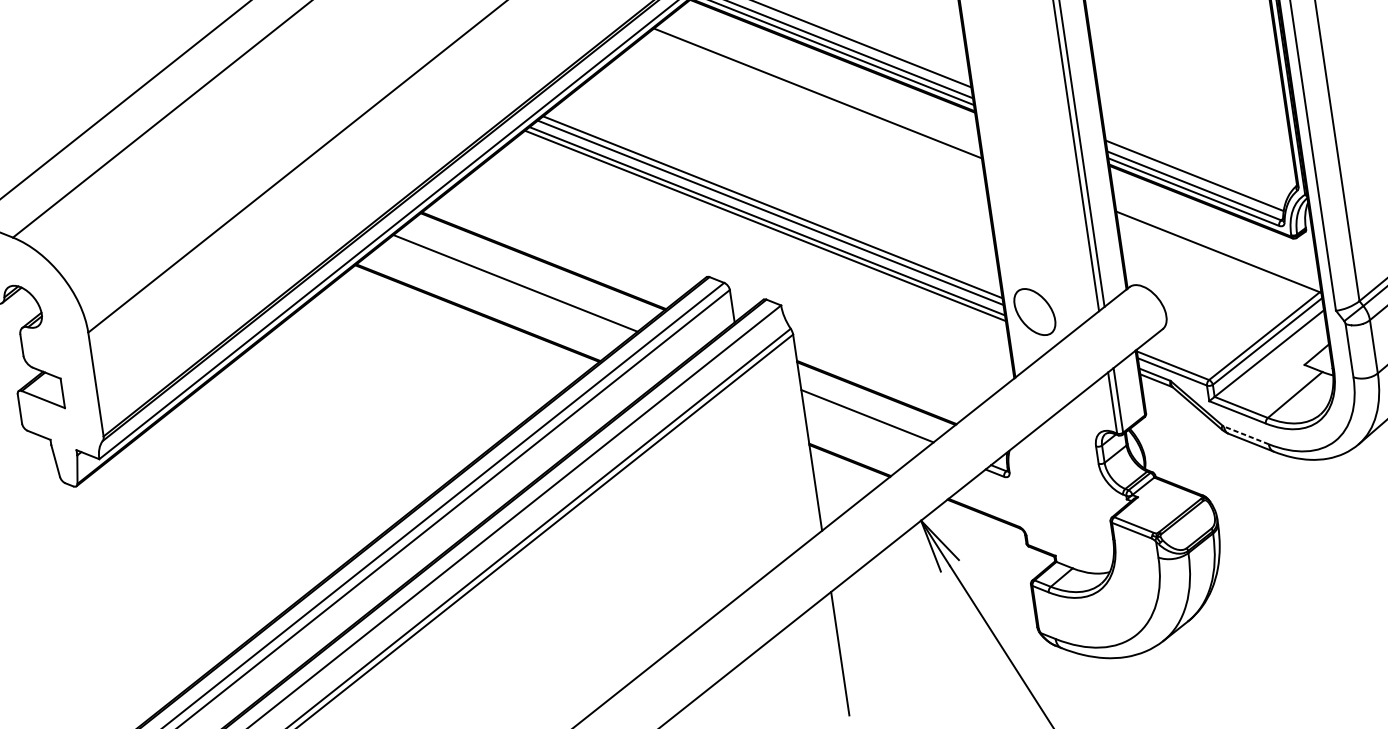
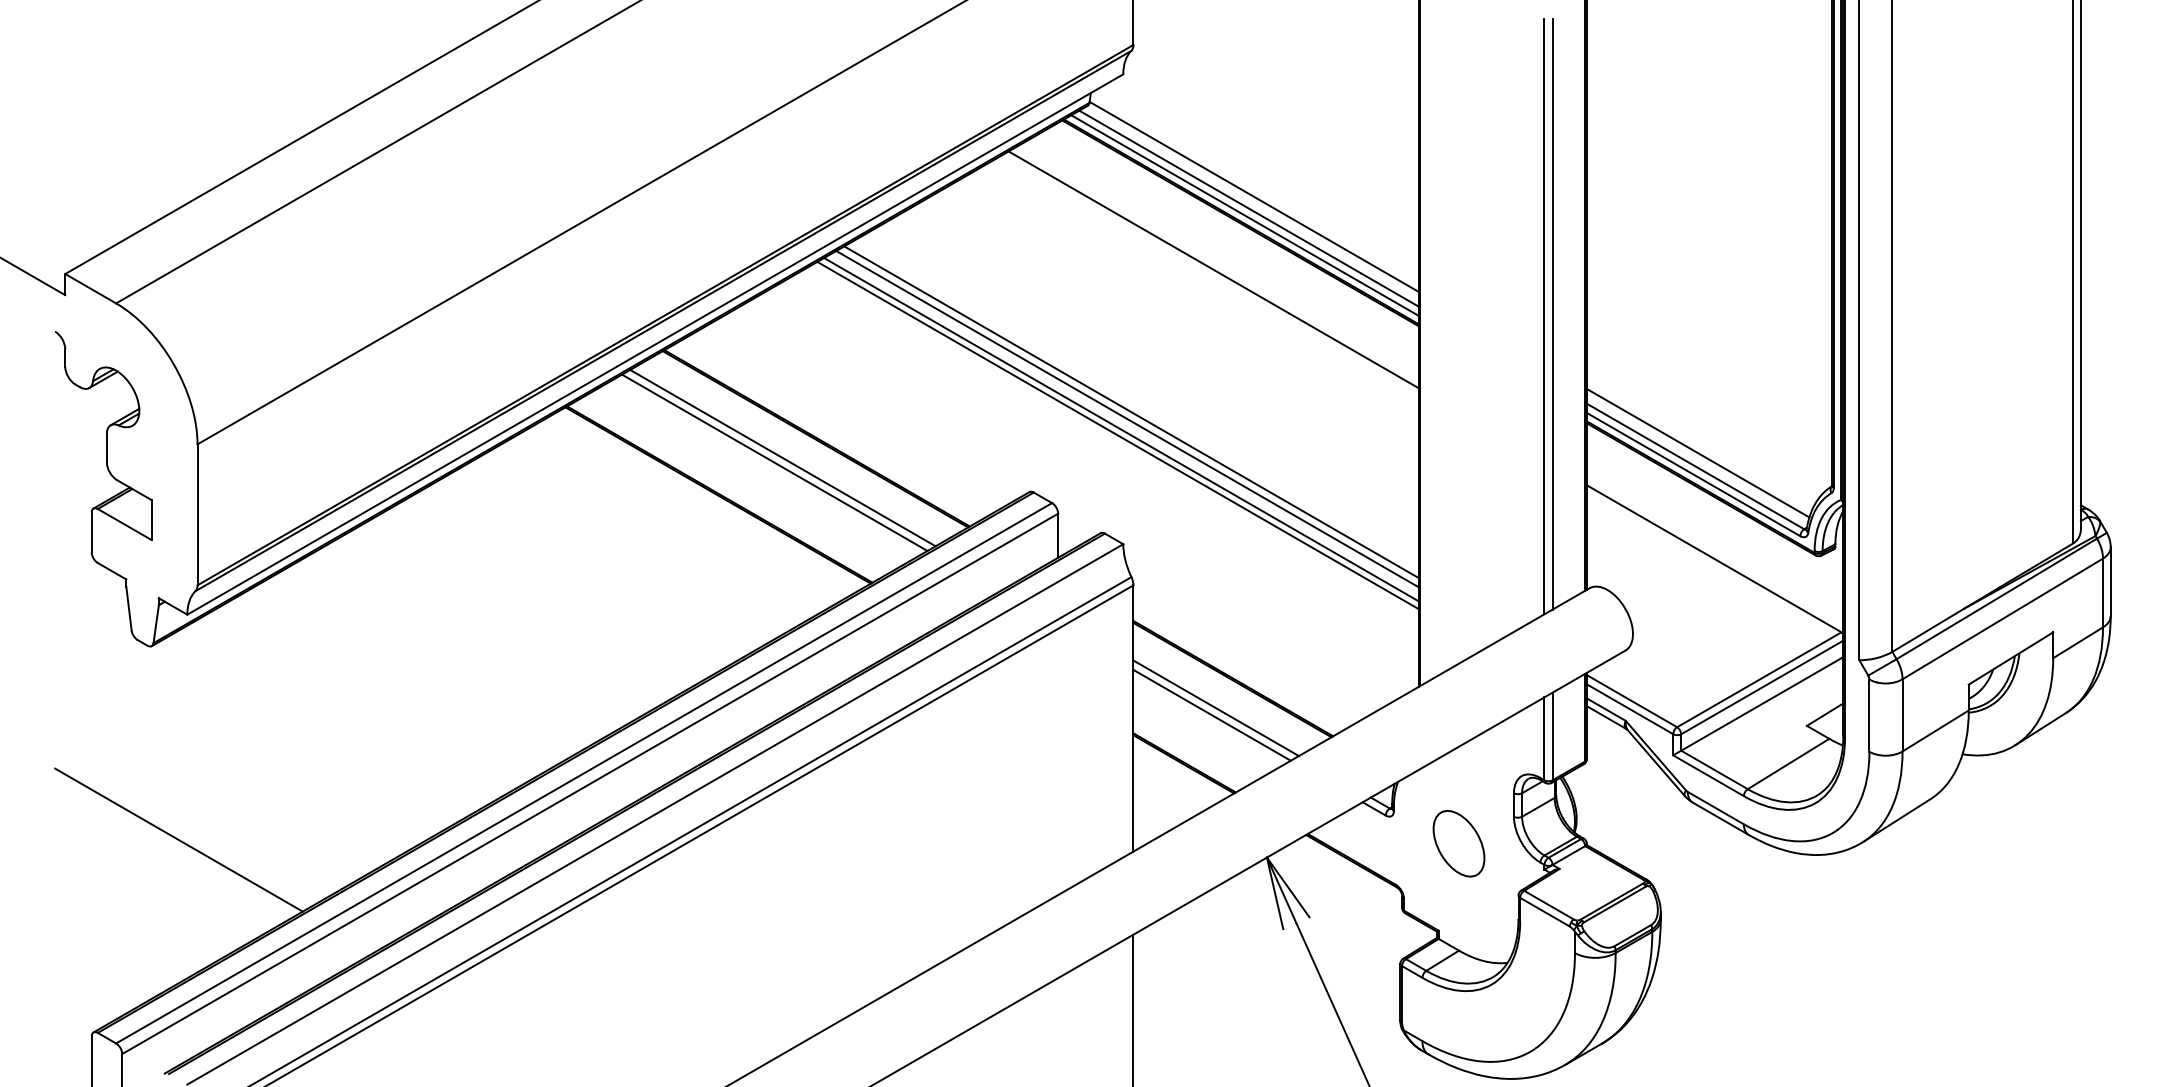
line: (520, 278) -> (782, 457), added
part: (1034, 311) -> (1458, 843), moved
line: (864, 421) -> (1211, 714), added
line: (1246, 434) -> (1715, 807), dashed -> solid
line: (117, 625) -> (178, 839), added

